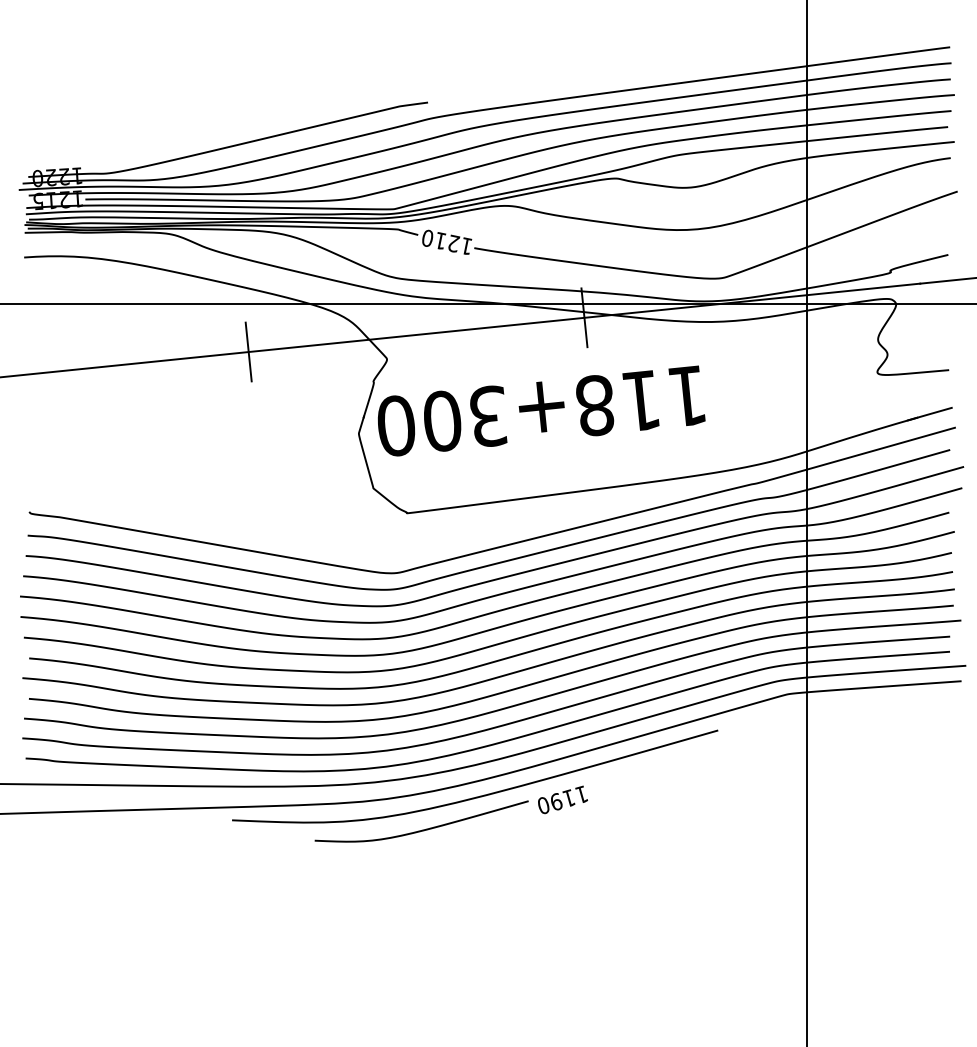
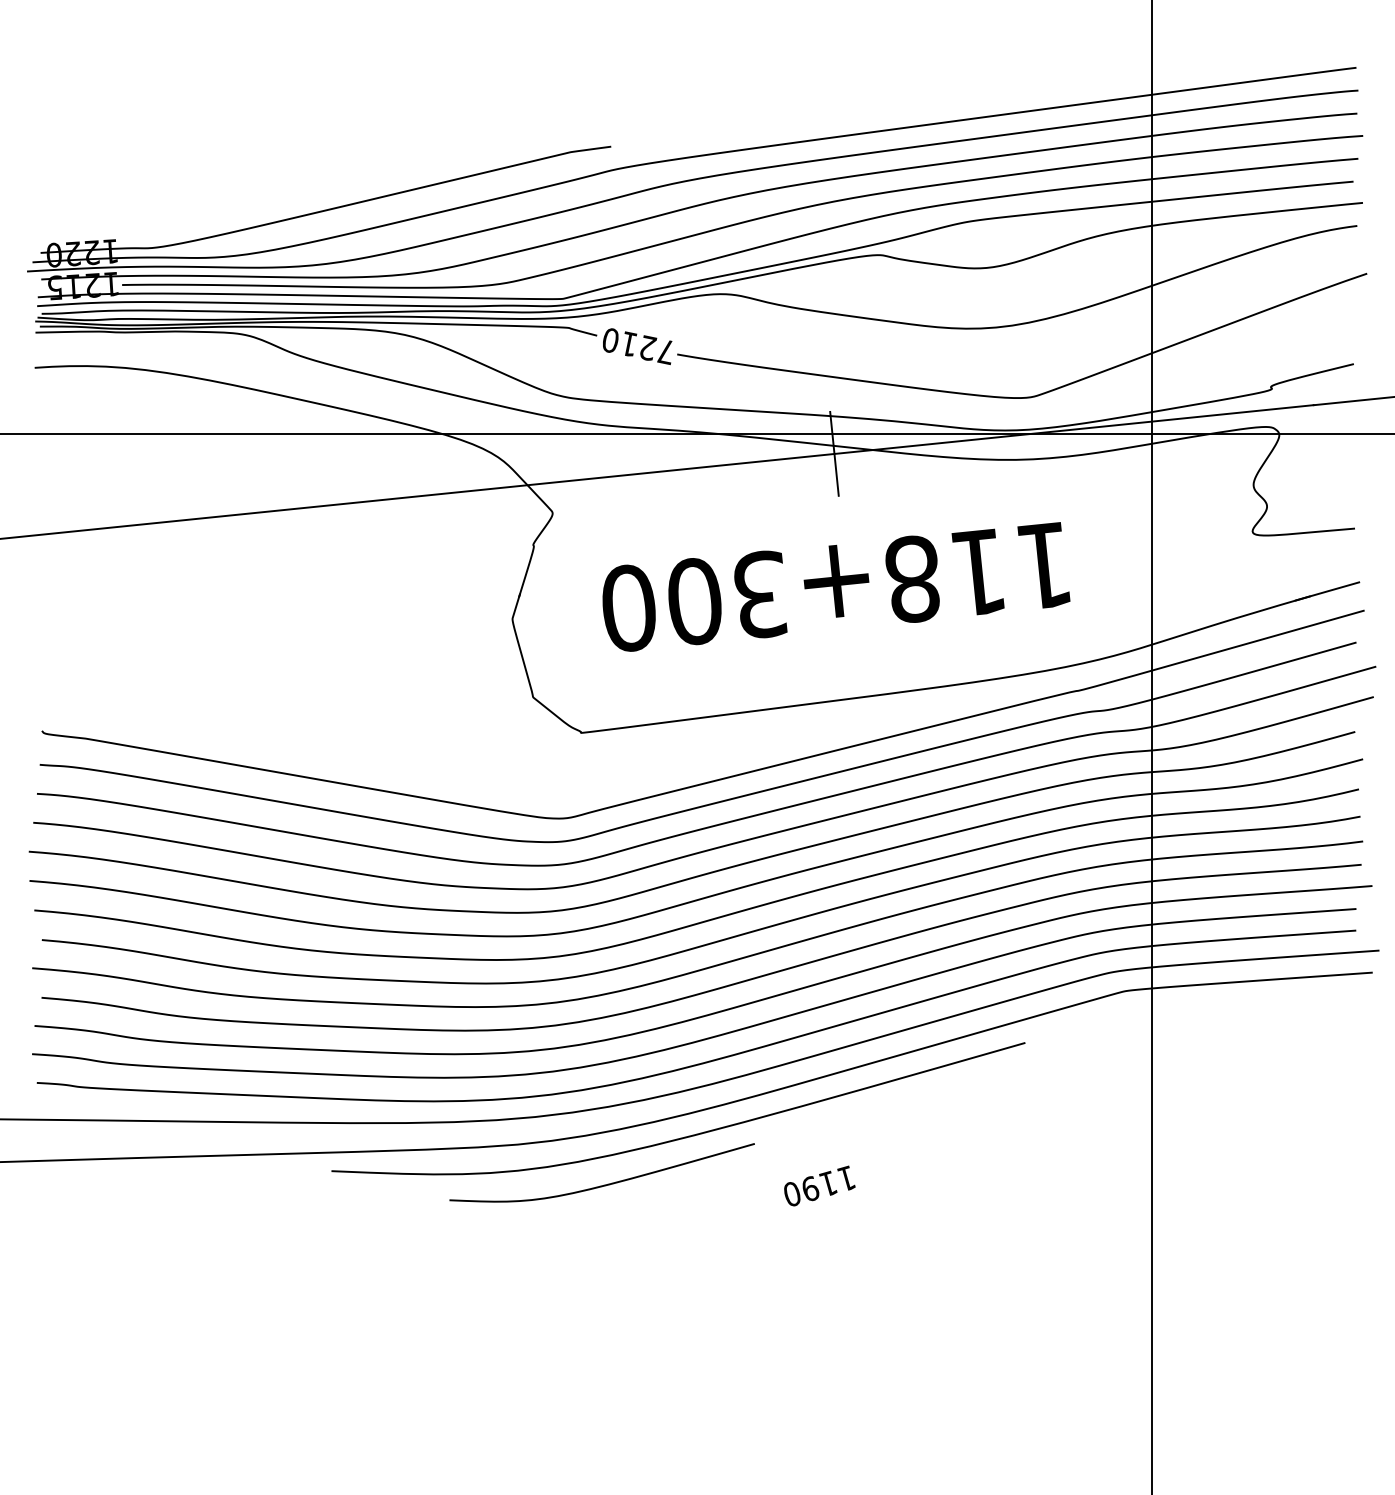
text: (466, 246) -> (665, 352), 1210 -> 7210
line: (248, 351) -> (354, 502), removed
text: (541, 410) -> (836, 586), moved
text: (562, 799) -> (819, 1185), moved

